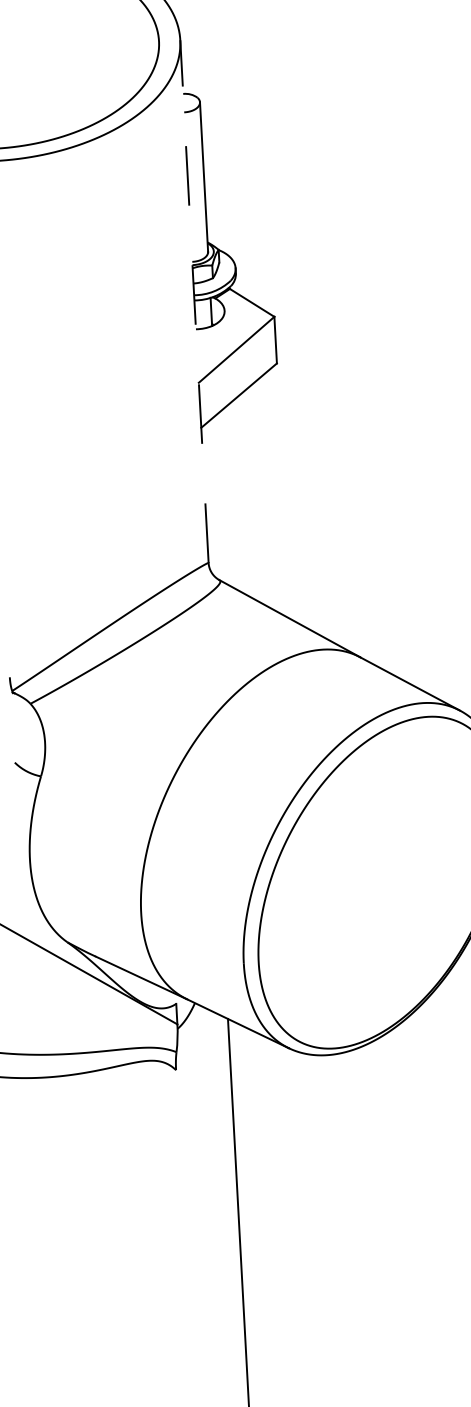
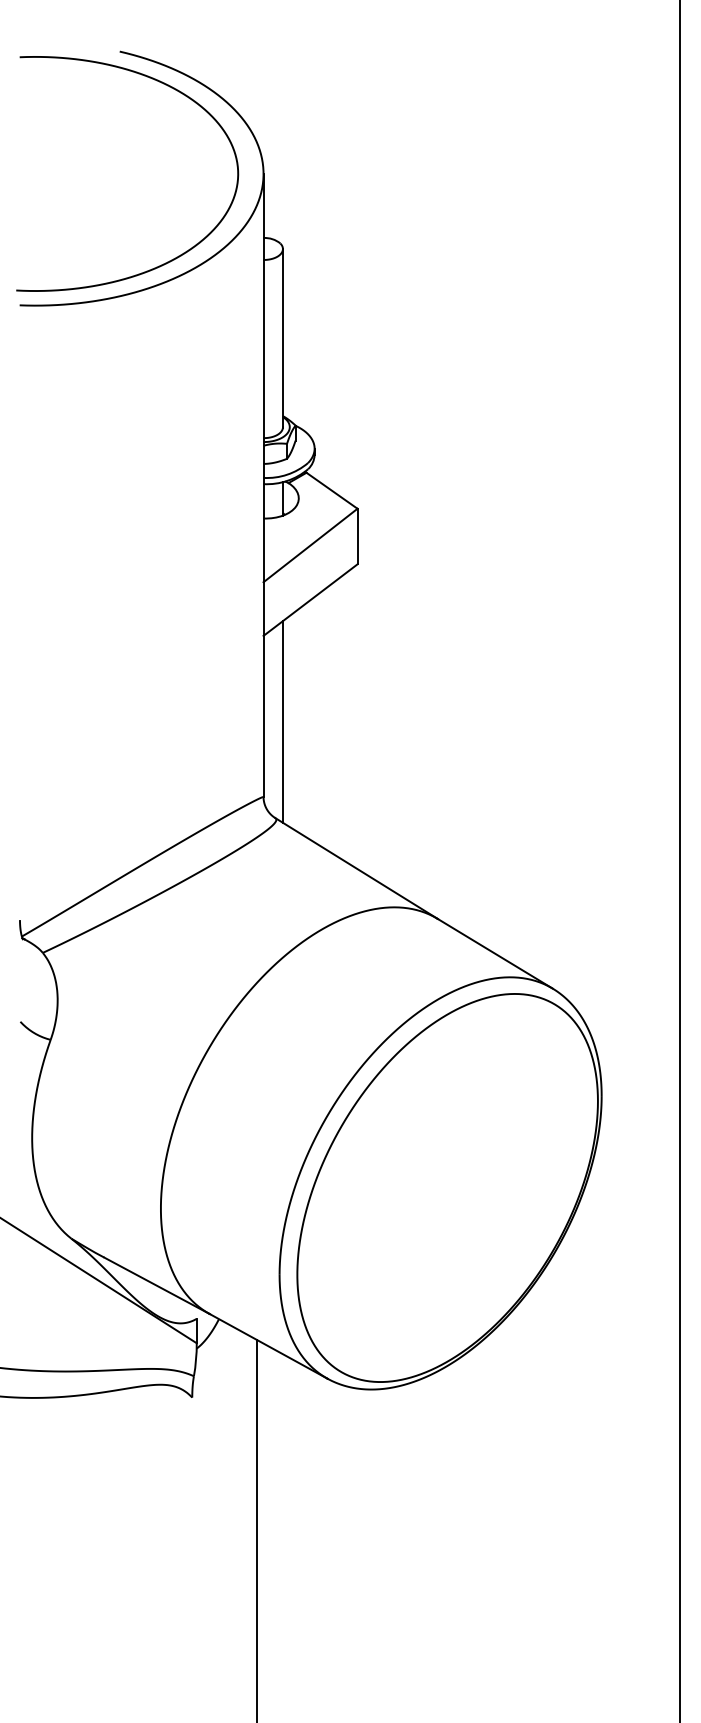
line: (194, 301) -> (263, 485), dashed -> solid
line: (221, 498) -> (282, 721), added

